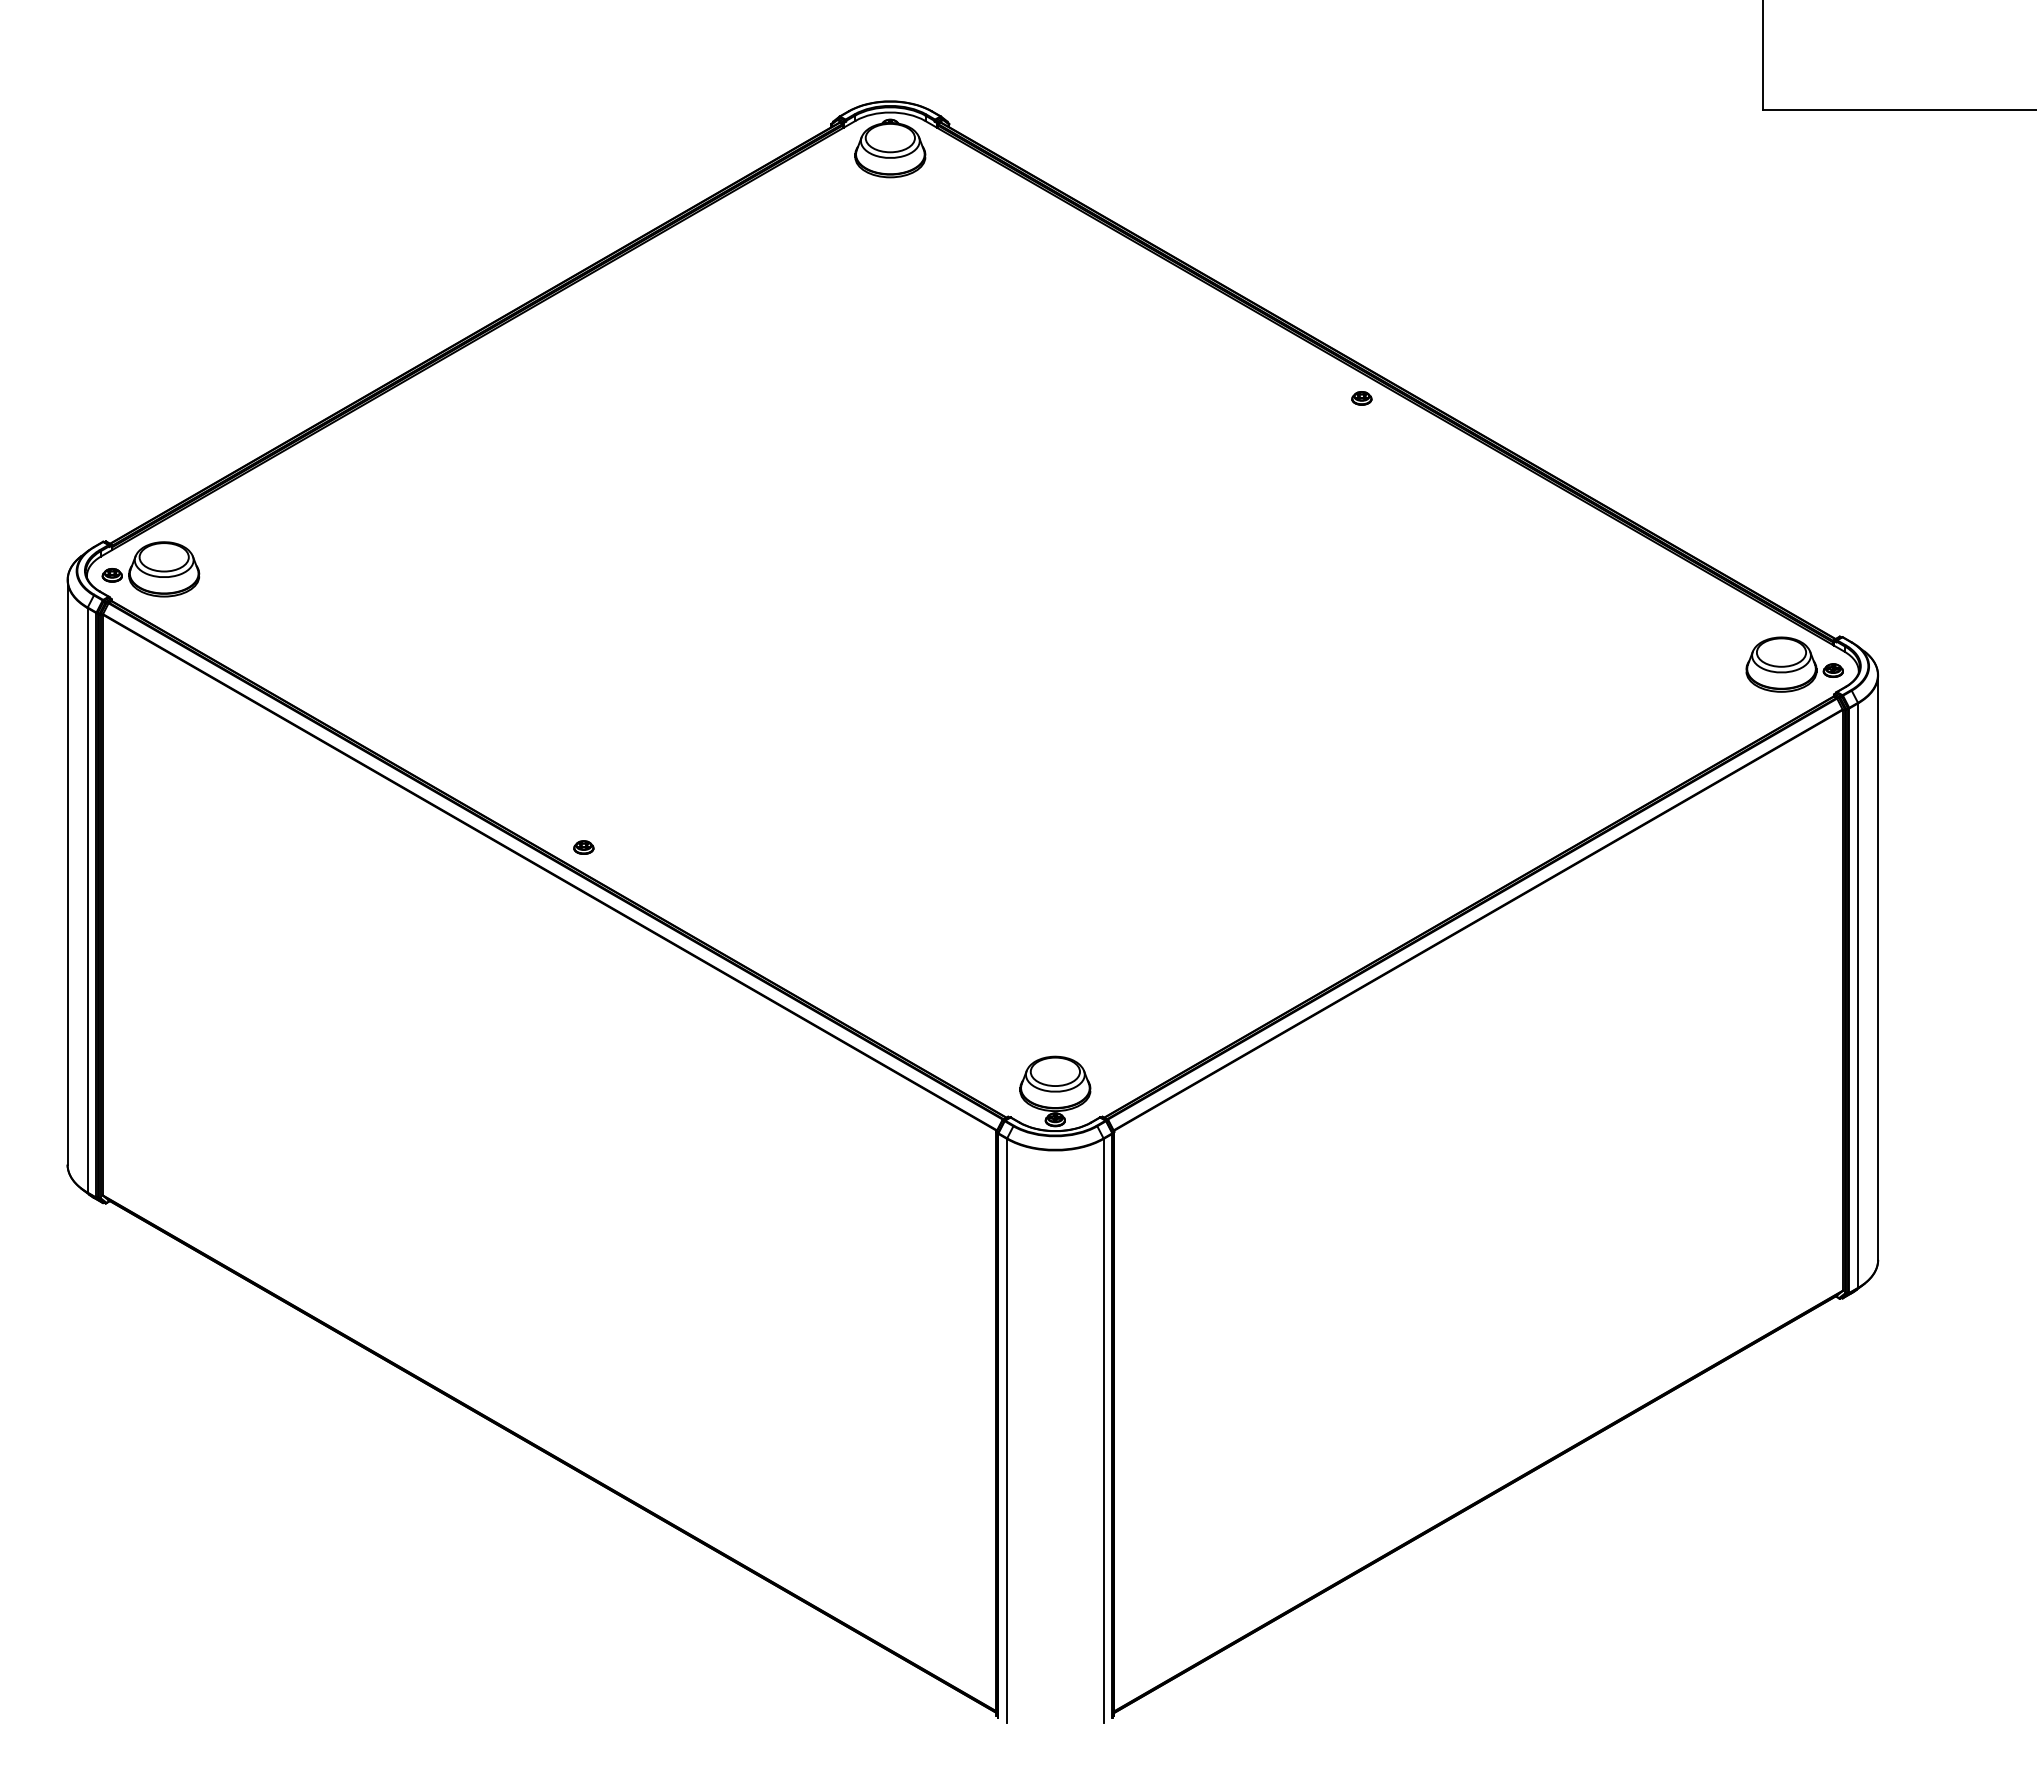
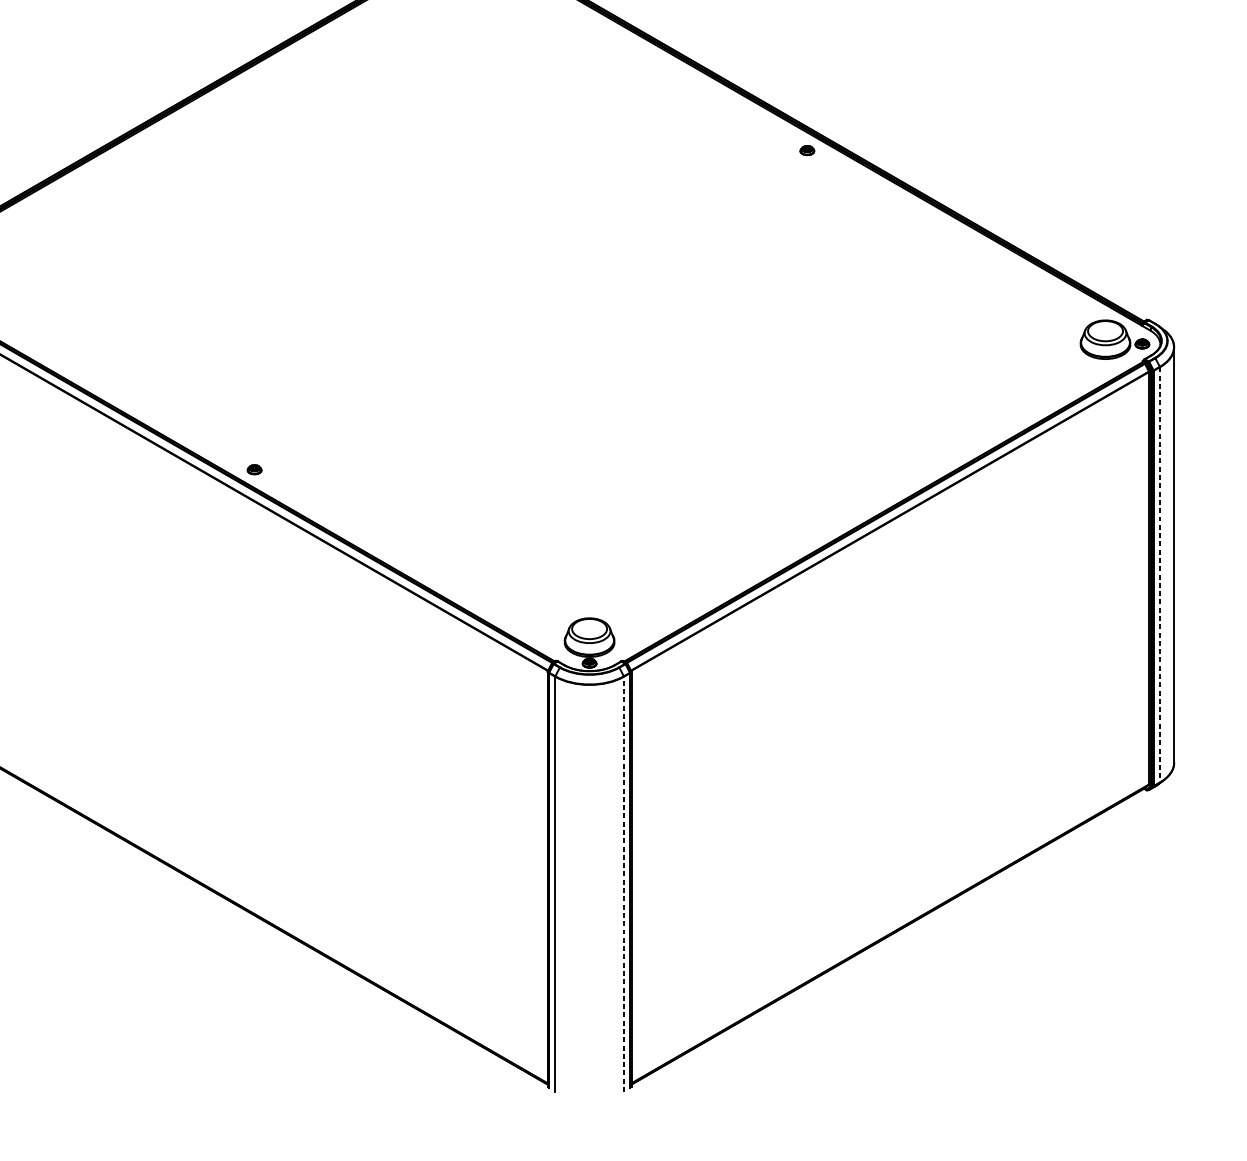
line: (1858, 996) -> (1160, 575), solid -> dashed
line: (1103, 1430) -> (623, 883), solid -> dashed

